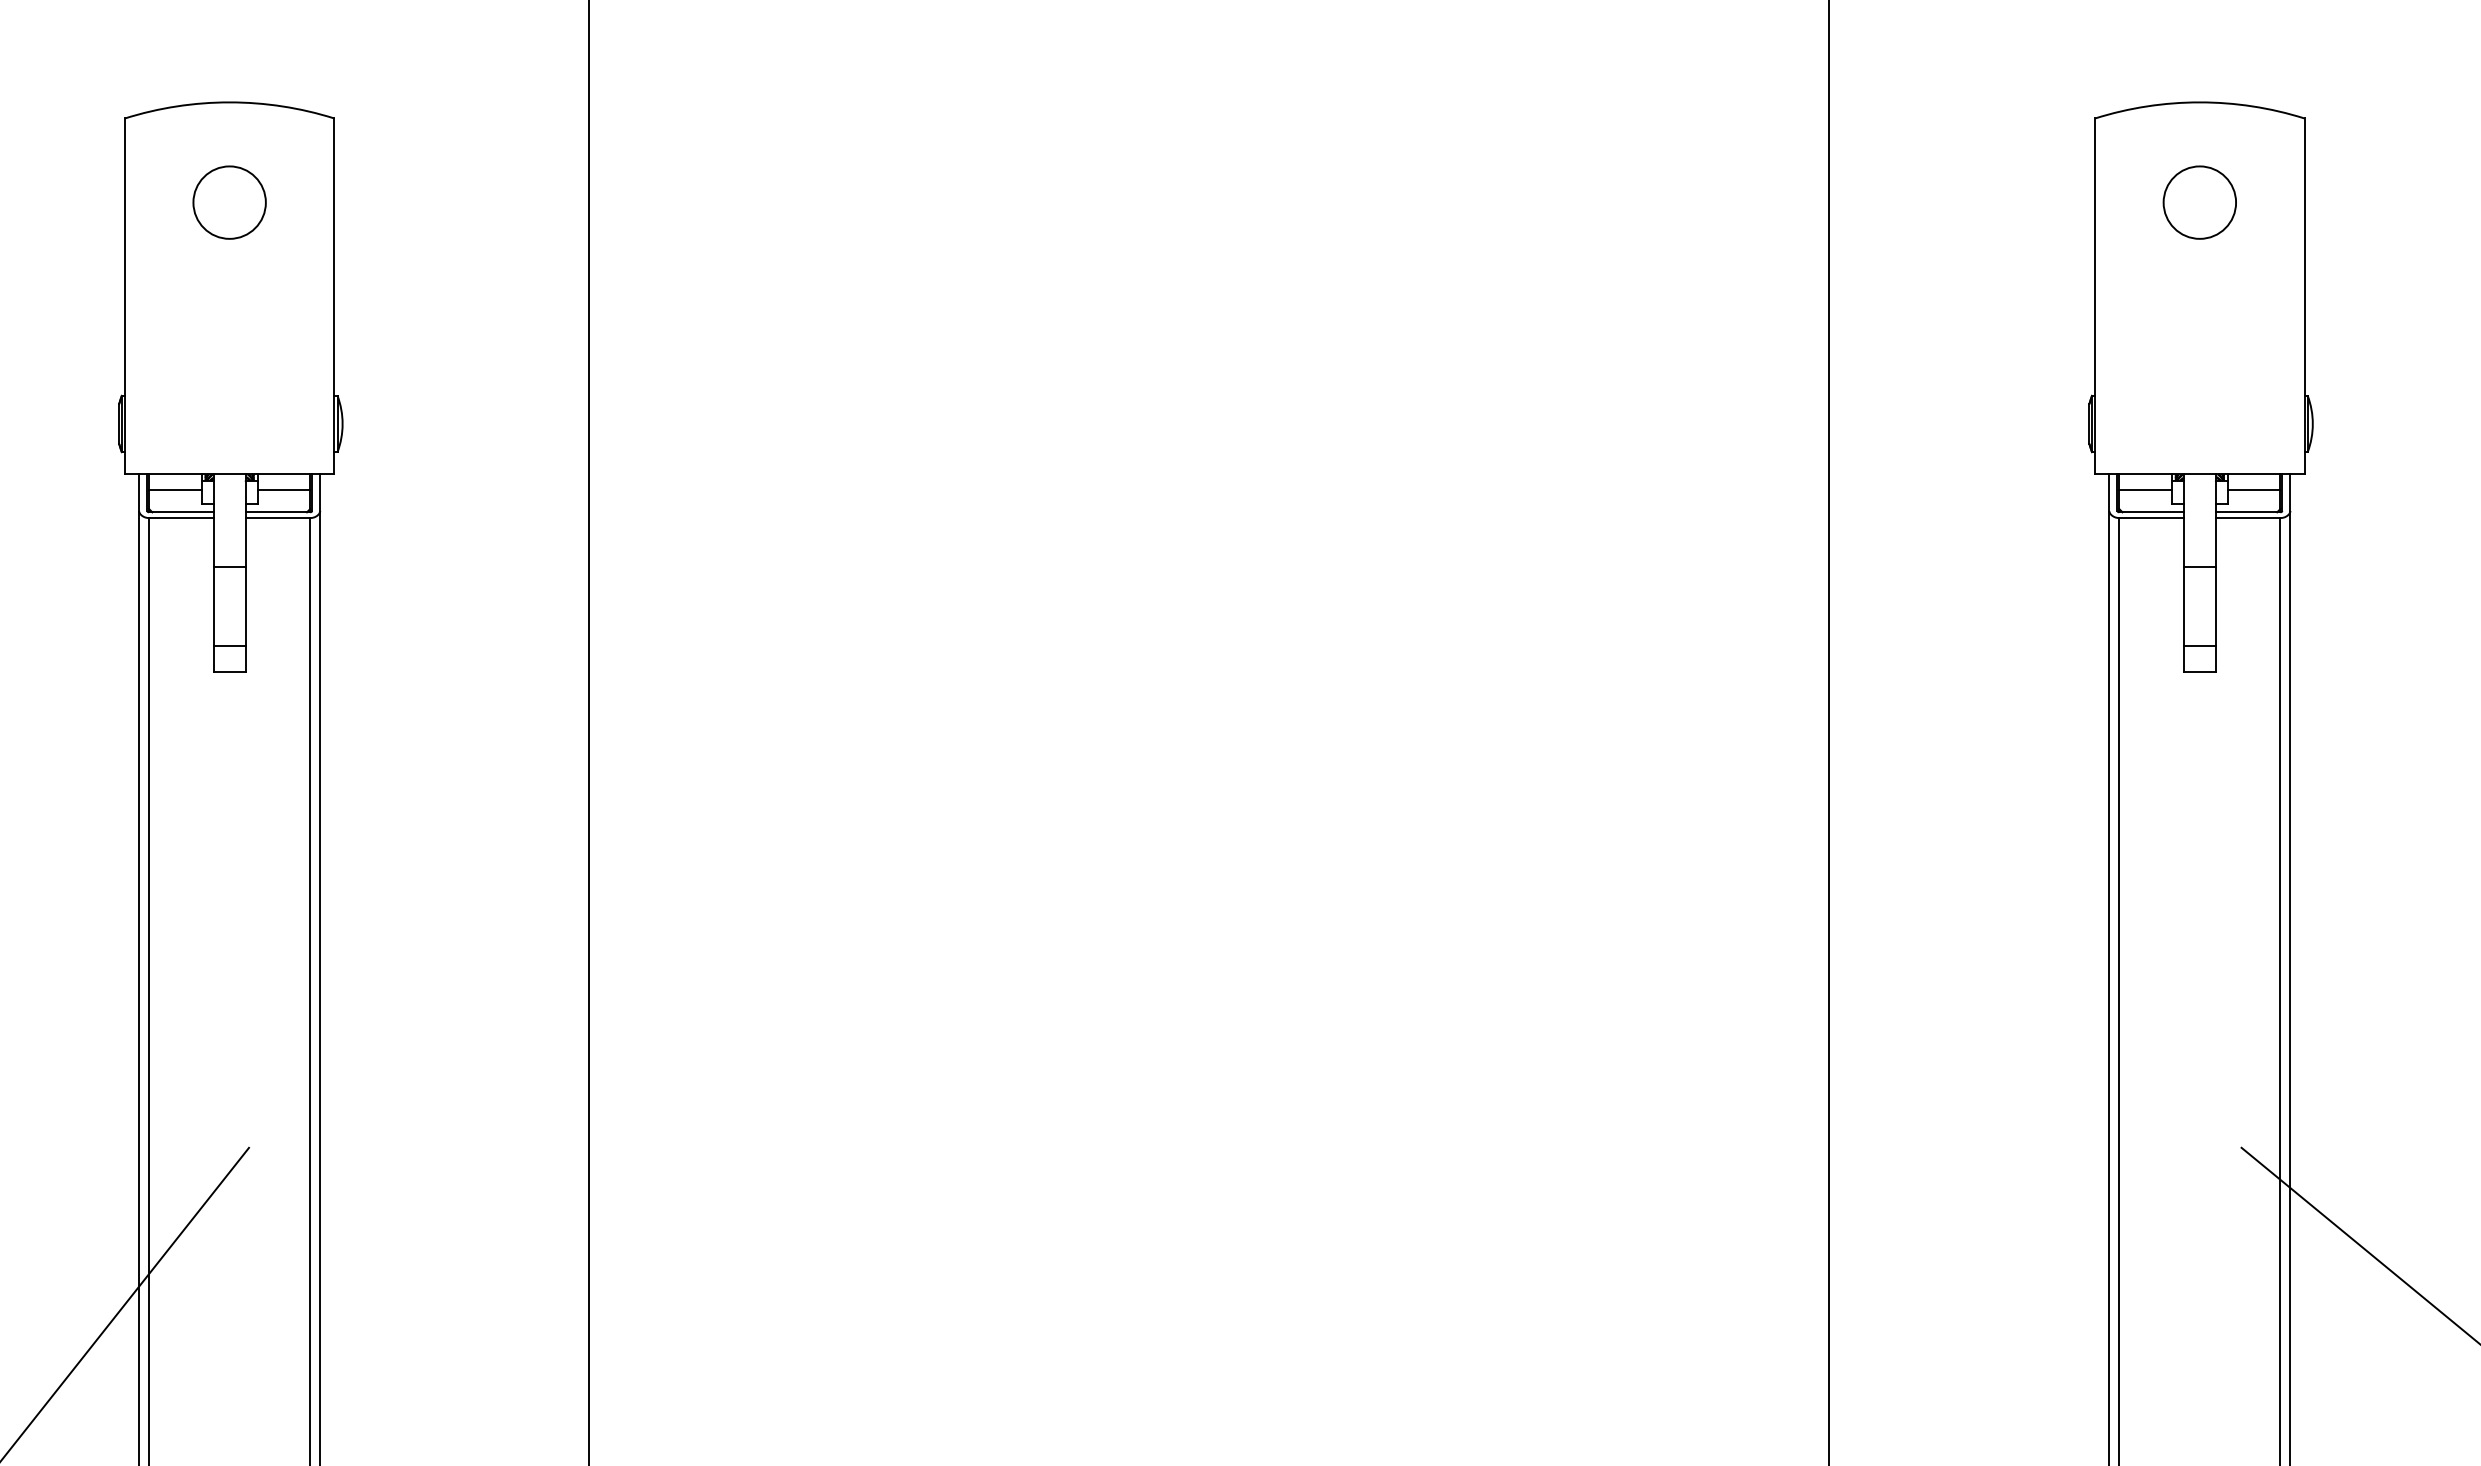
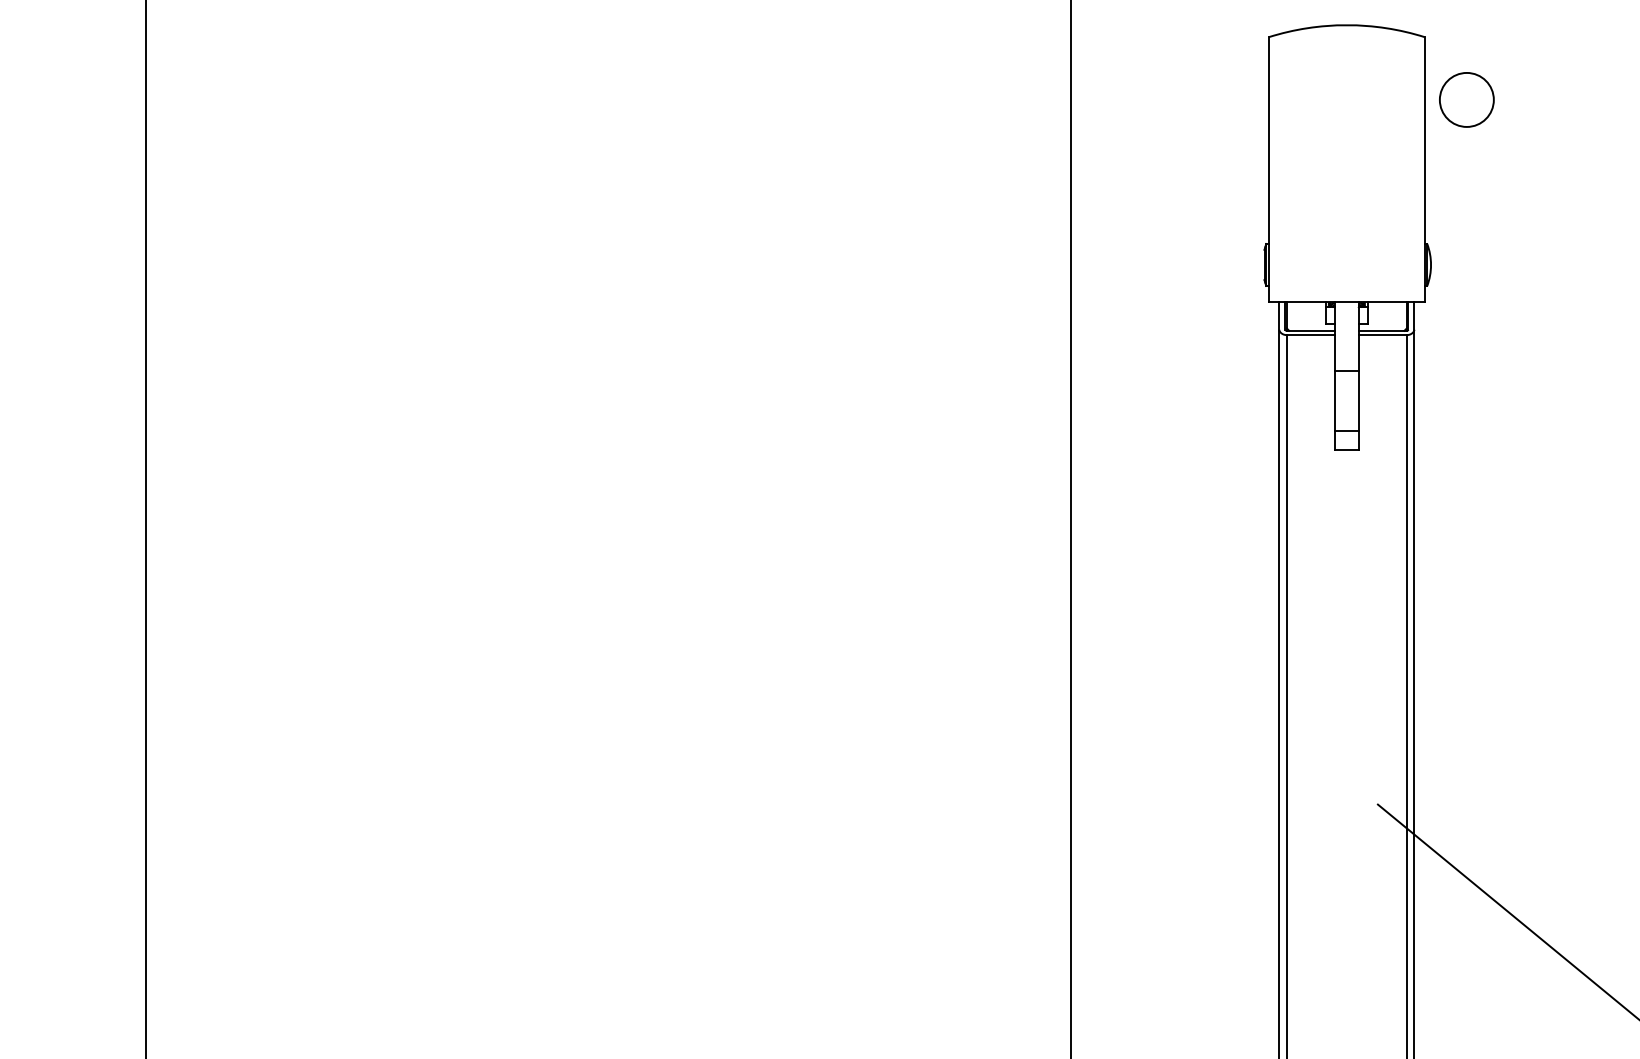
circle: (2199, 202) -> (1466, 99), moved
line: (2145, 490) -> (1306, 314), removed
line: (2254, 490) -> (1387, 314), removed

